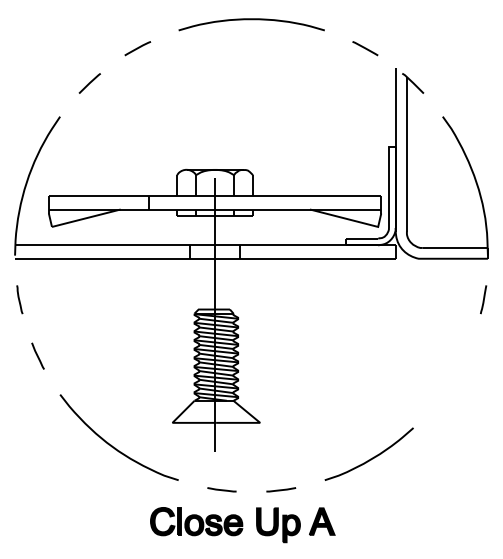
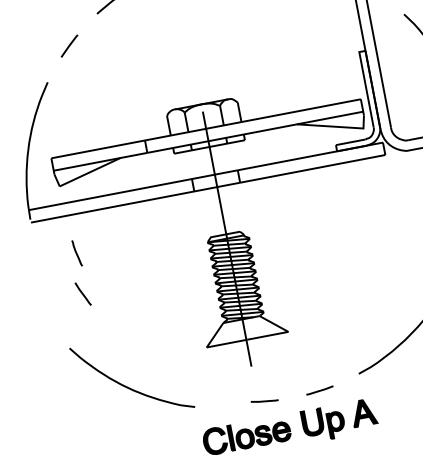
line: (19, 299) -> (76, 253), moved
line: (37, 355) -> (82, 293), moved
curve: (111, 444) -> (126, 385), moved

